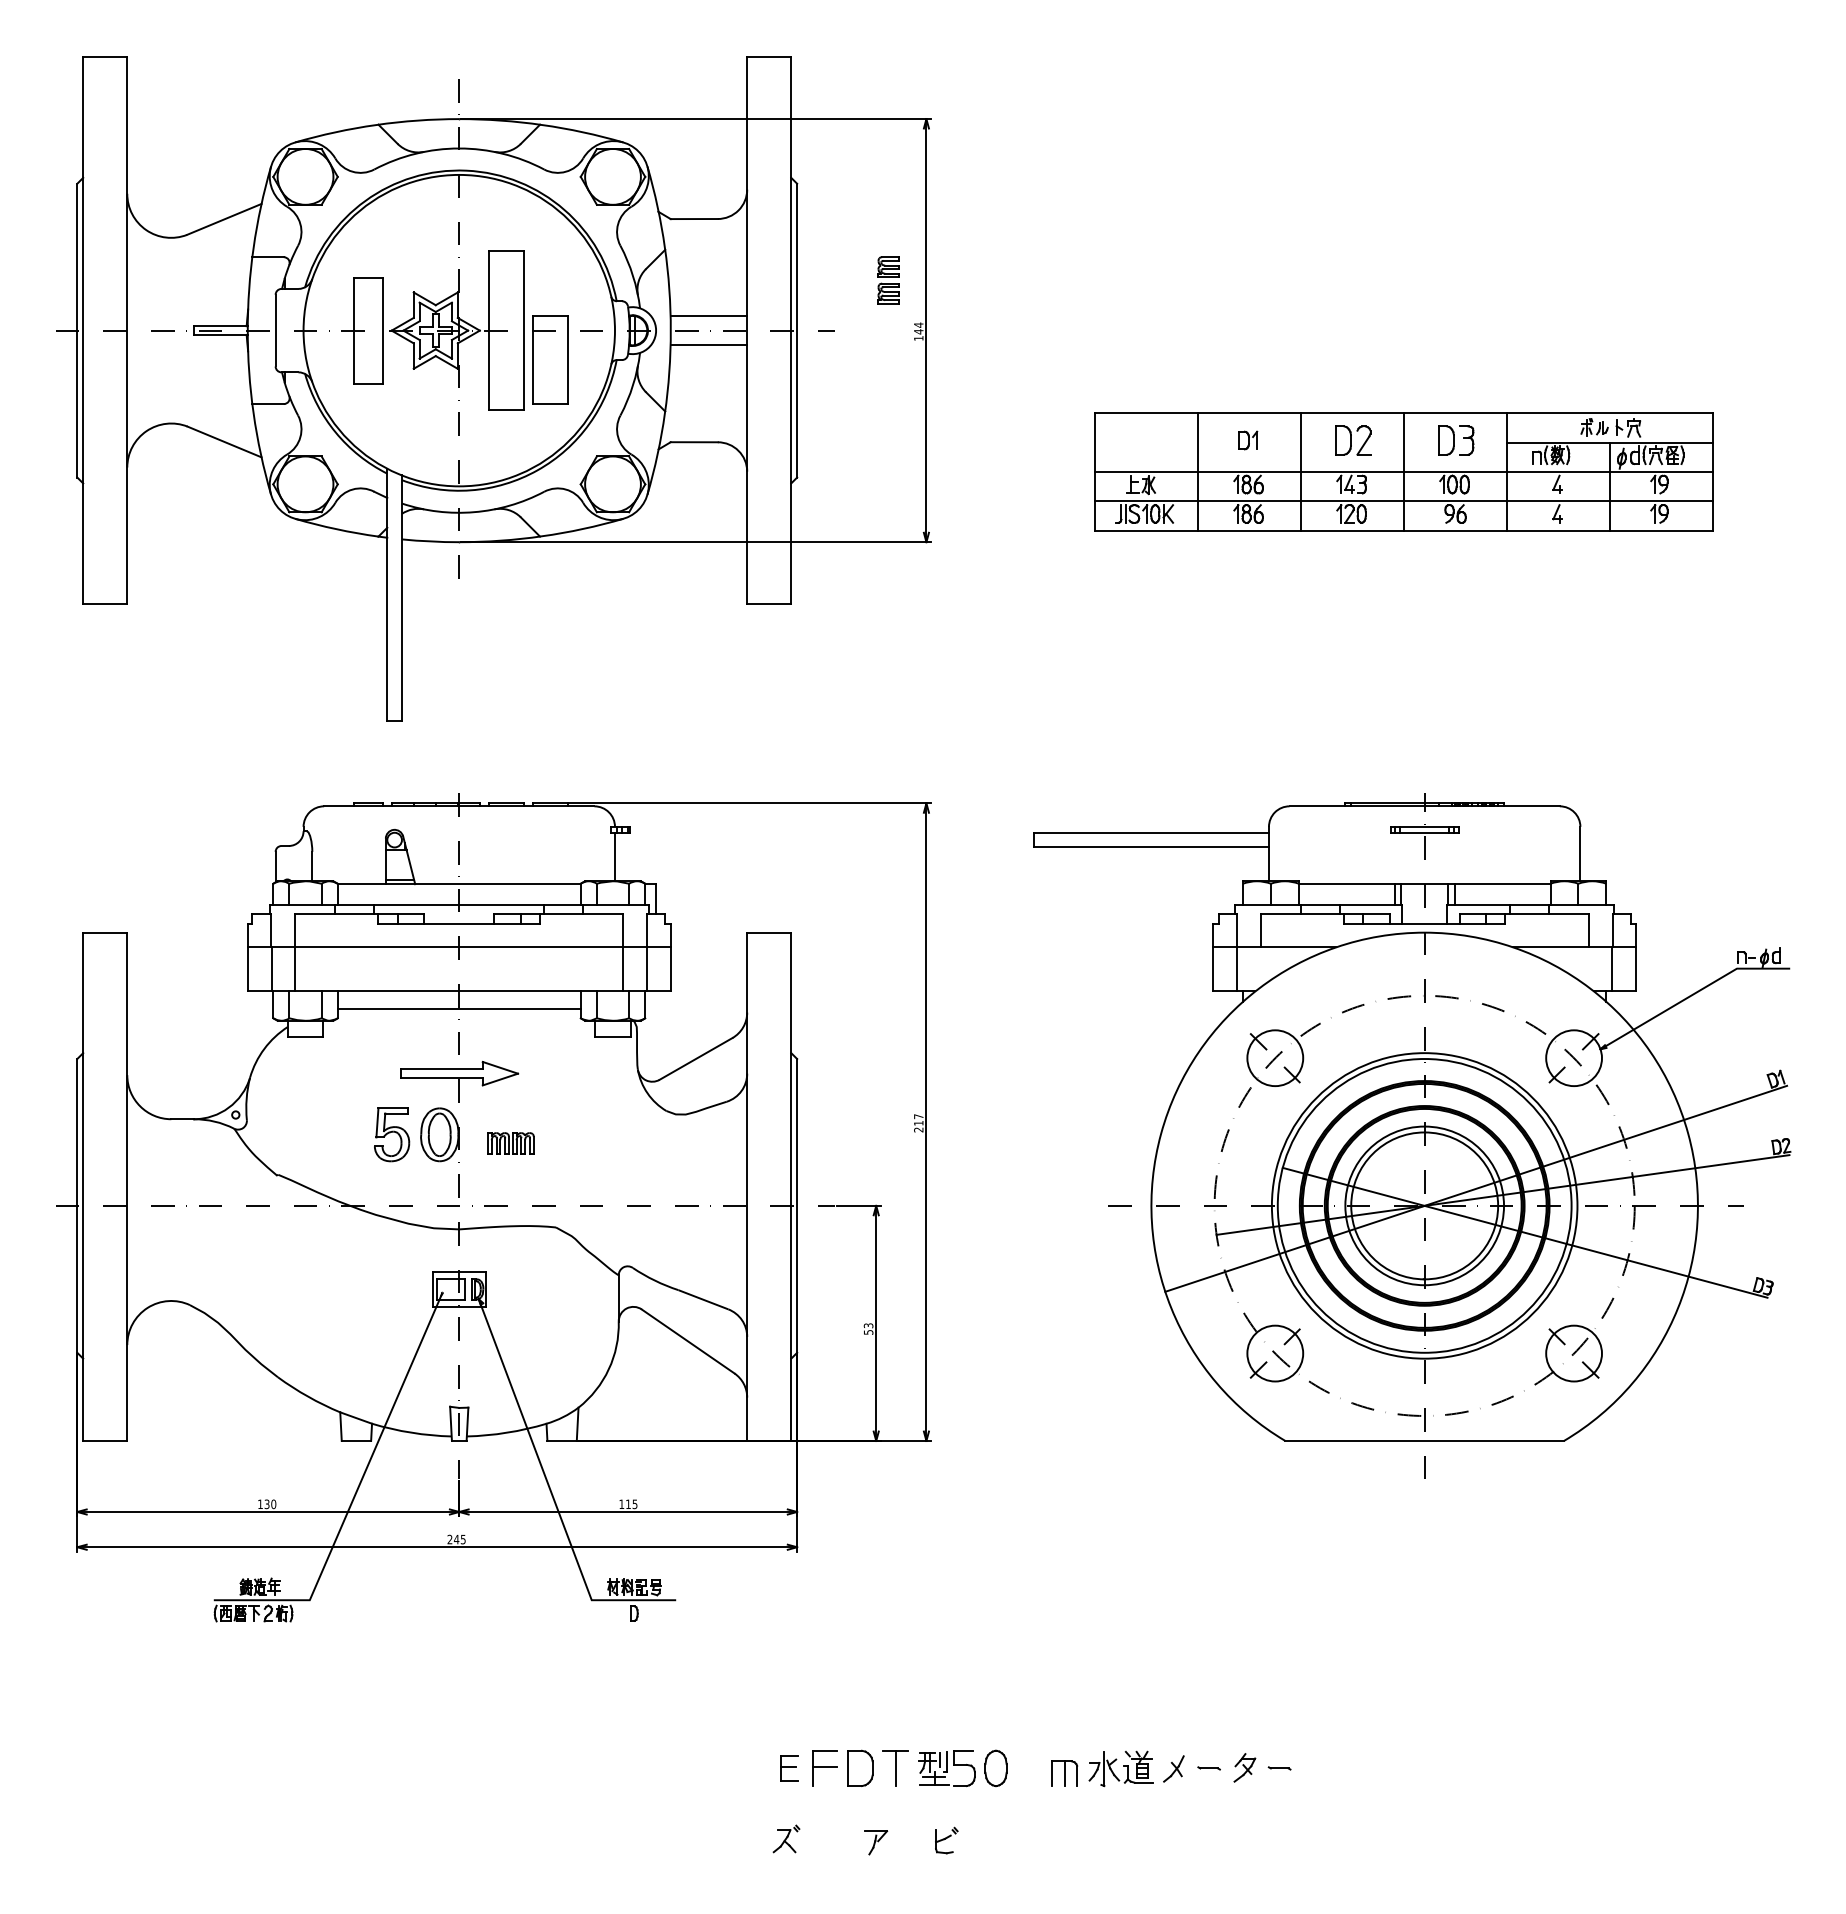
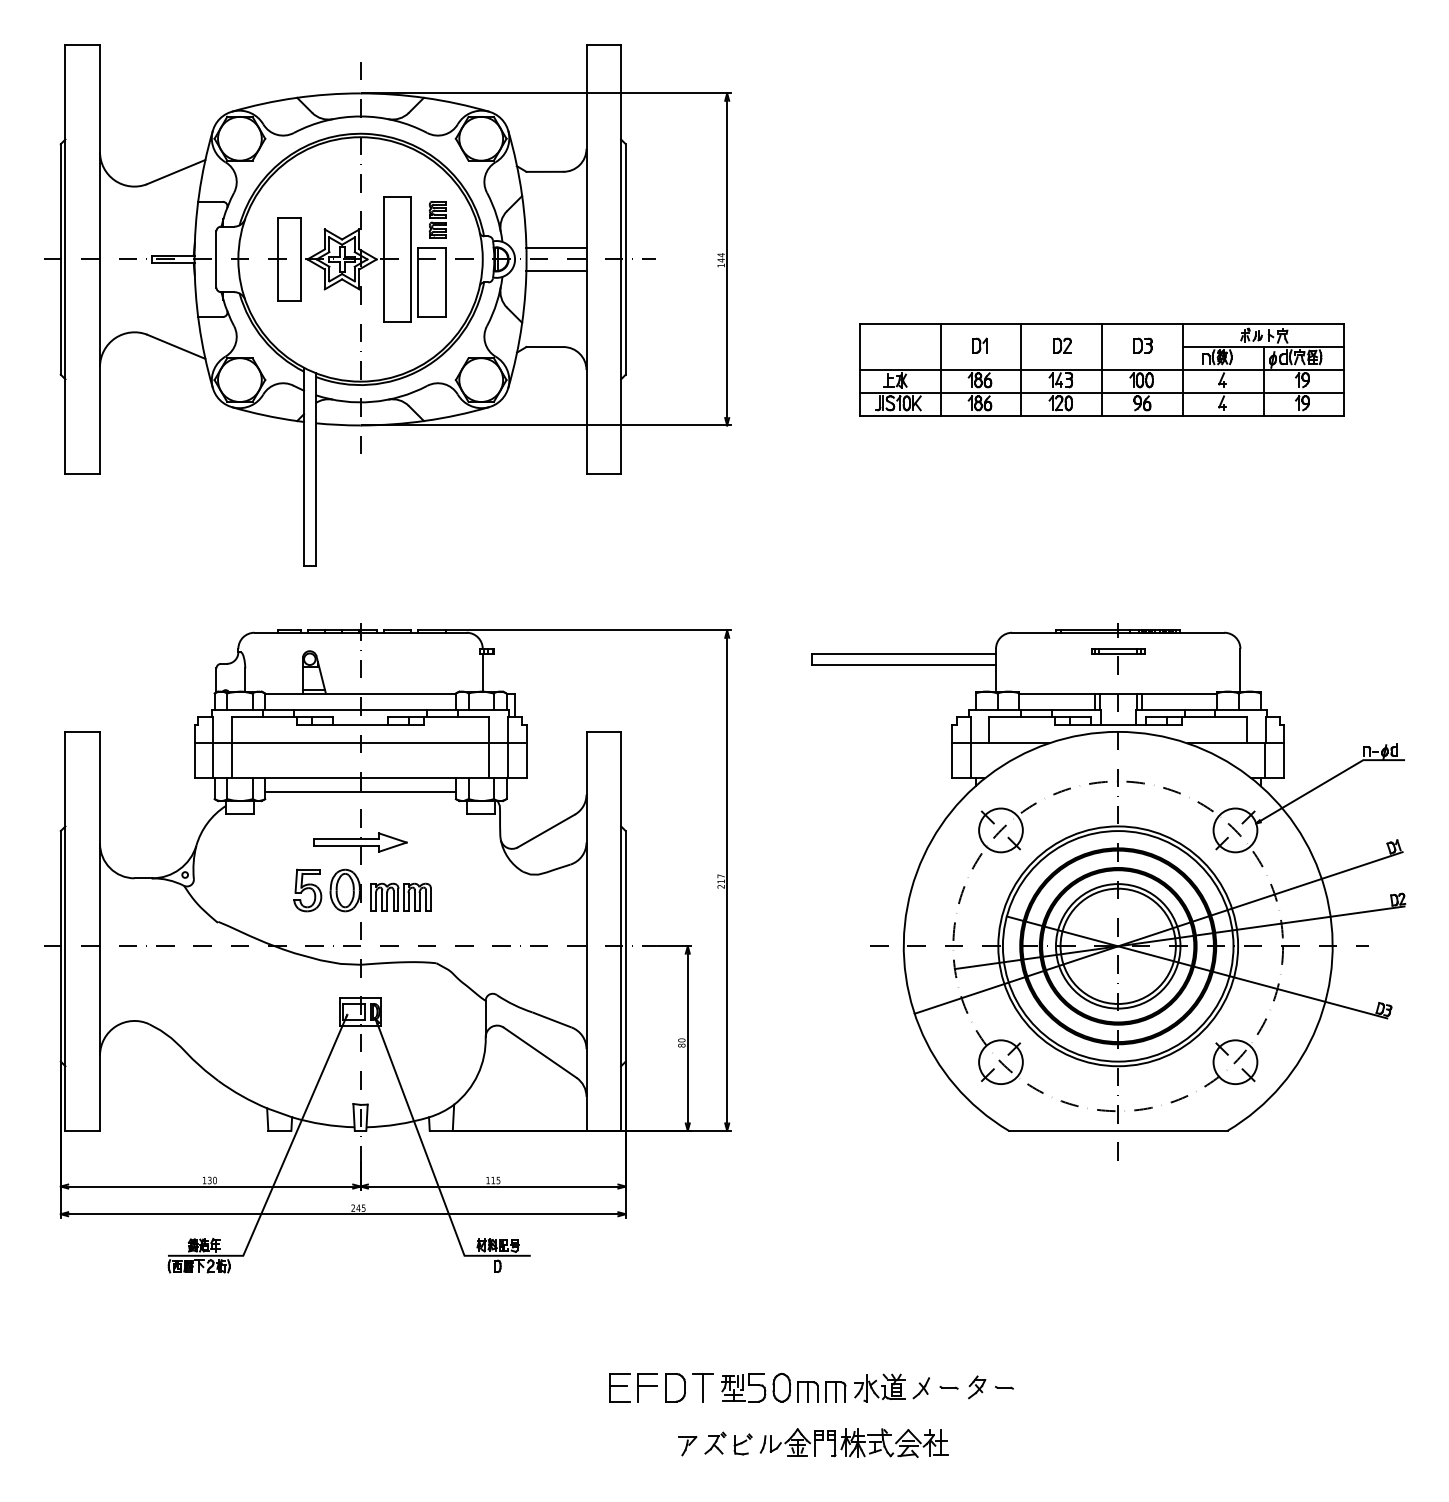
part: (888, 280) -> (437, 220), moved
part: (1353, 440) -> (1062, 345), size x0.62
part: (1456, 440) -> (1143, 345), size x0.62
part: (510, 1143) -> (400, 897), size x1.67
text: (868, 1328) -> (681, 1042), 53 -> 80
part: (789, 1768) -> (619, 1387), size x1.43
part: (1029, 1773) -> (808, 1391), added
part: (786, 1838) -> (715, 1442), moved
part: (1088, 1838) -> (854, 1442), added

